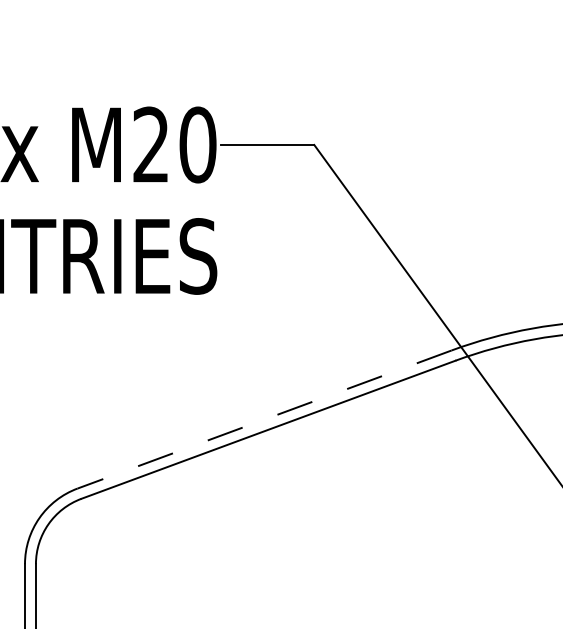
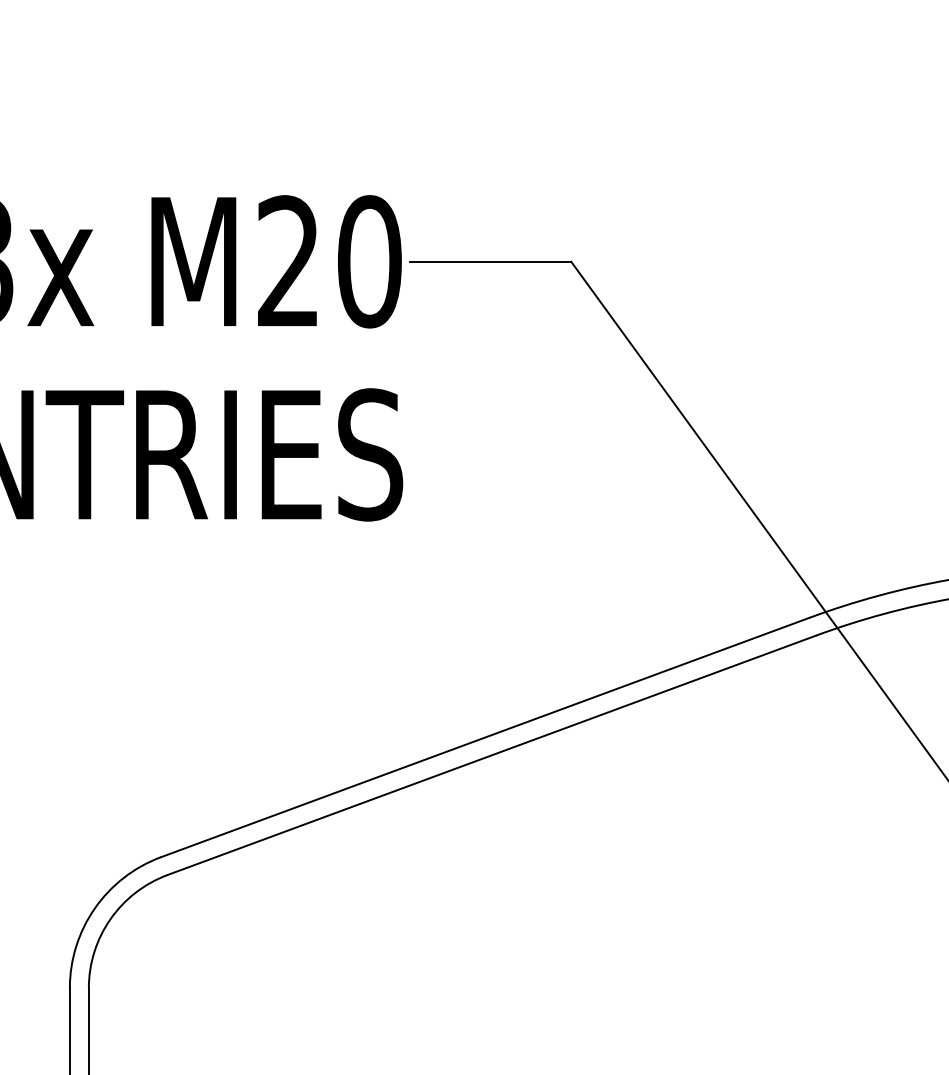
line: (264, 419) -> (484, 737), dashed -> solid

